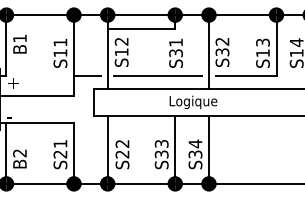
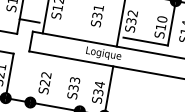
text: (262, 42) -> (162, 19), S13 -> S10
line: (158, 75) -> (81, 29), removed
line: (107, 146) -> (35, 75), removed
line: (175, 146) -> (84, 84), removed

